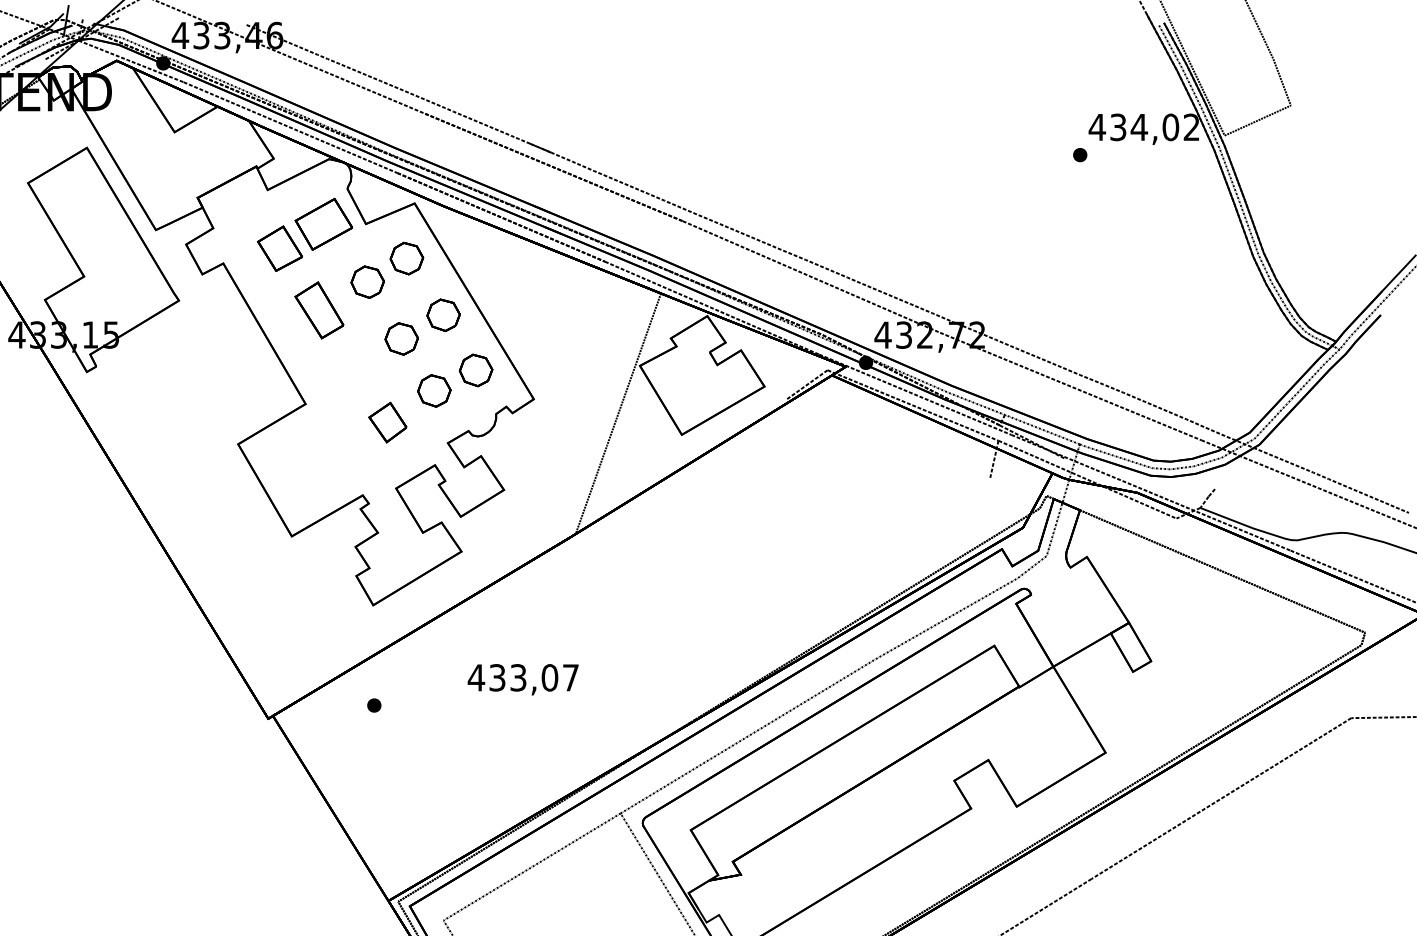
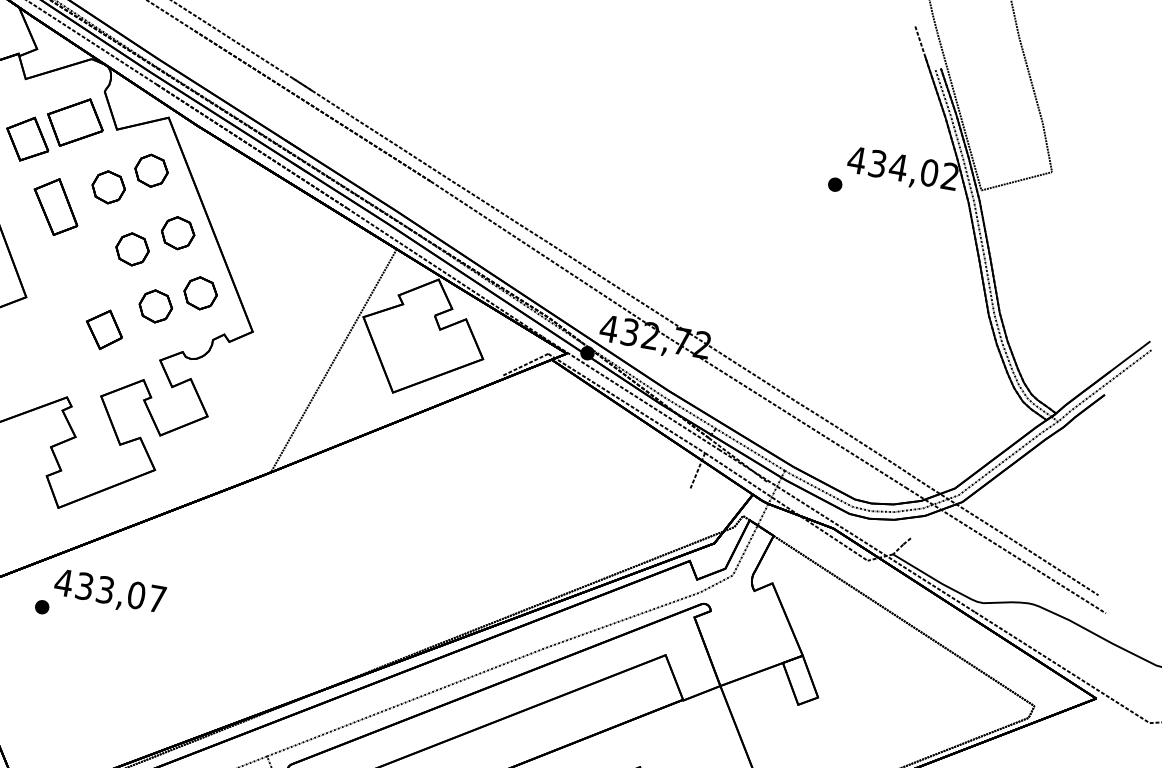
text: (522, 679) -> (109, 592), moved

